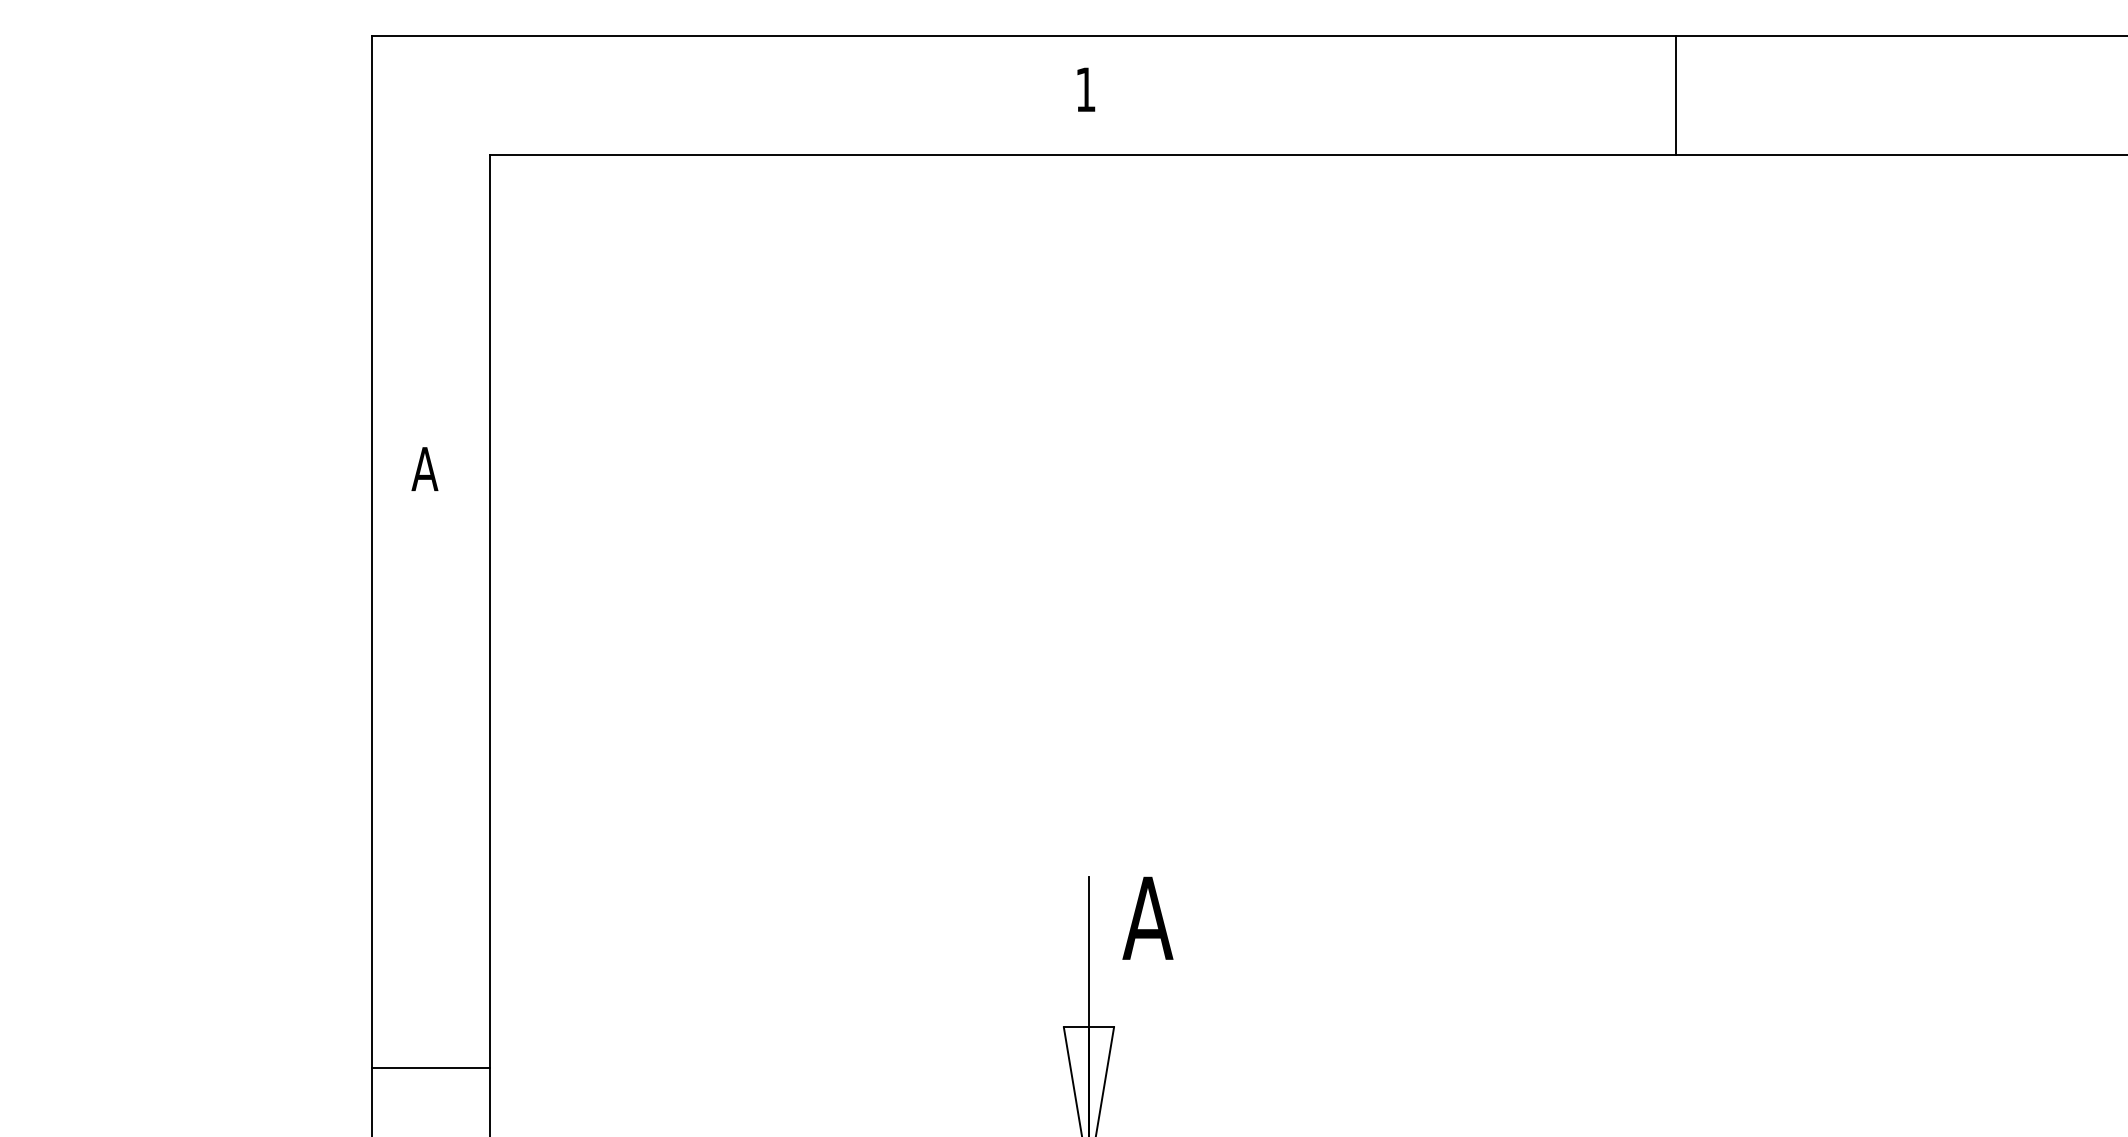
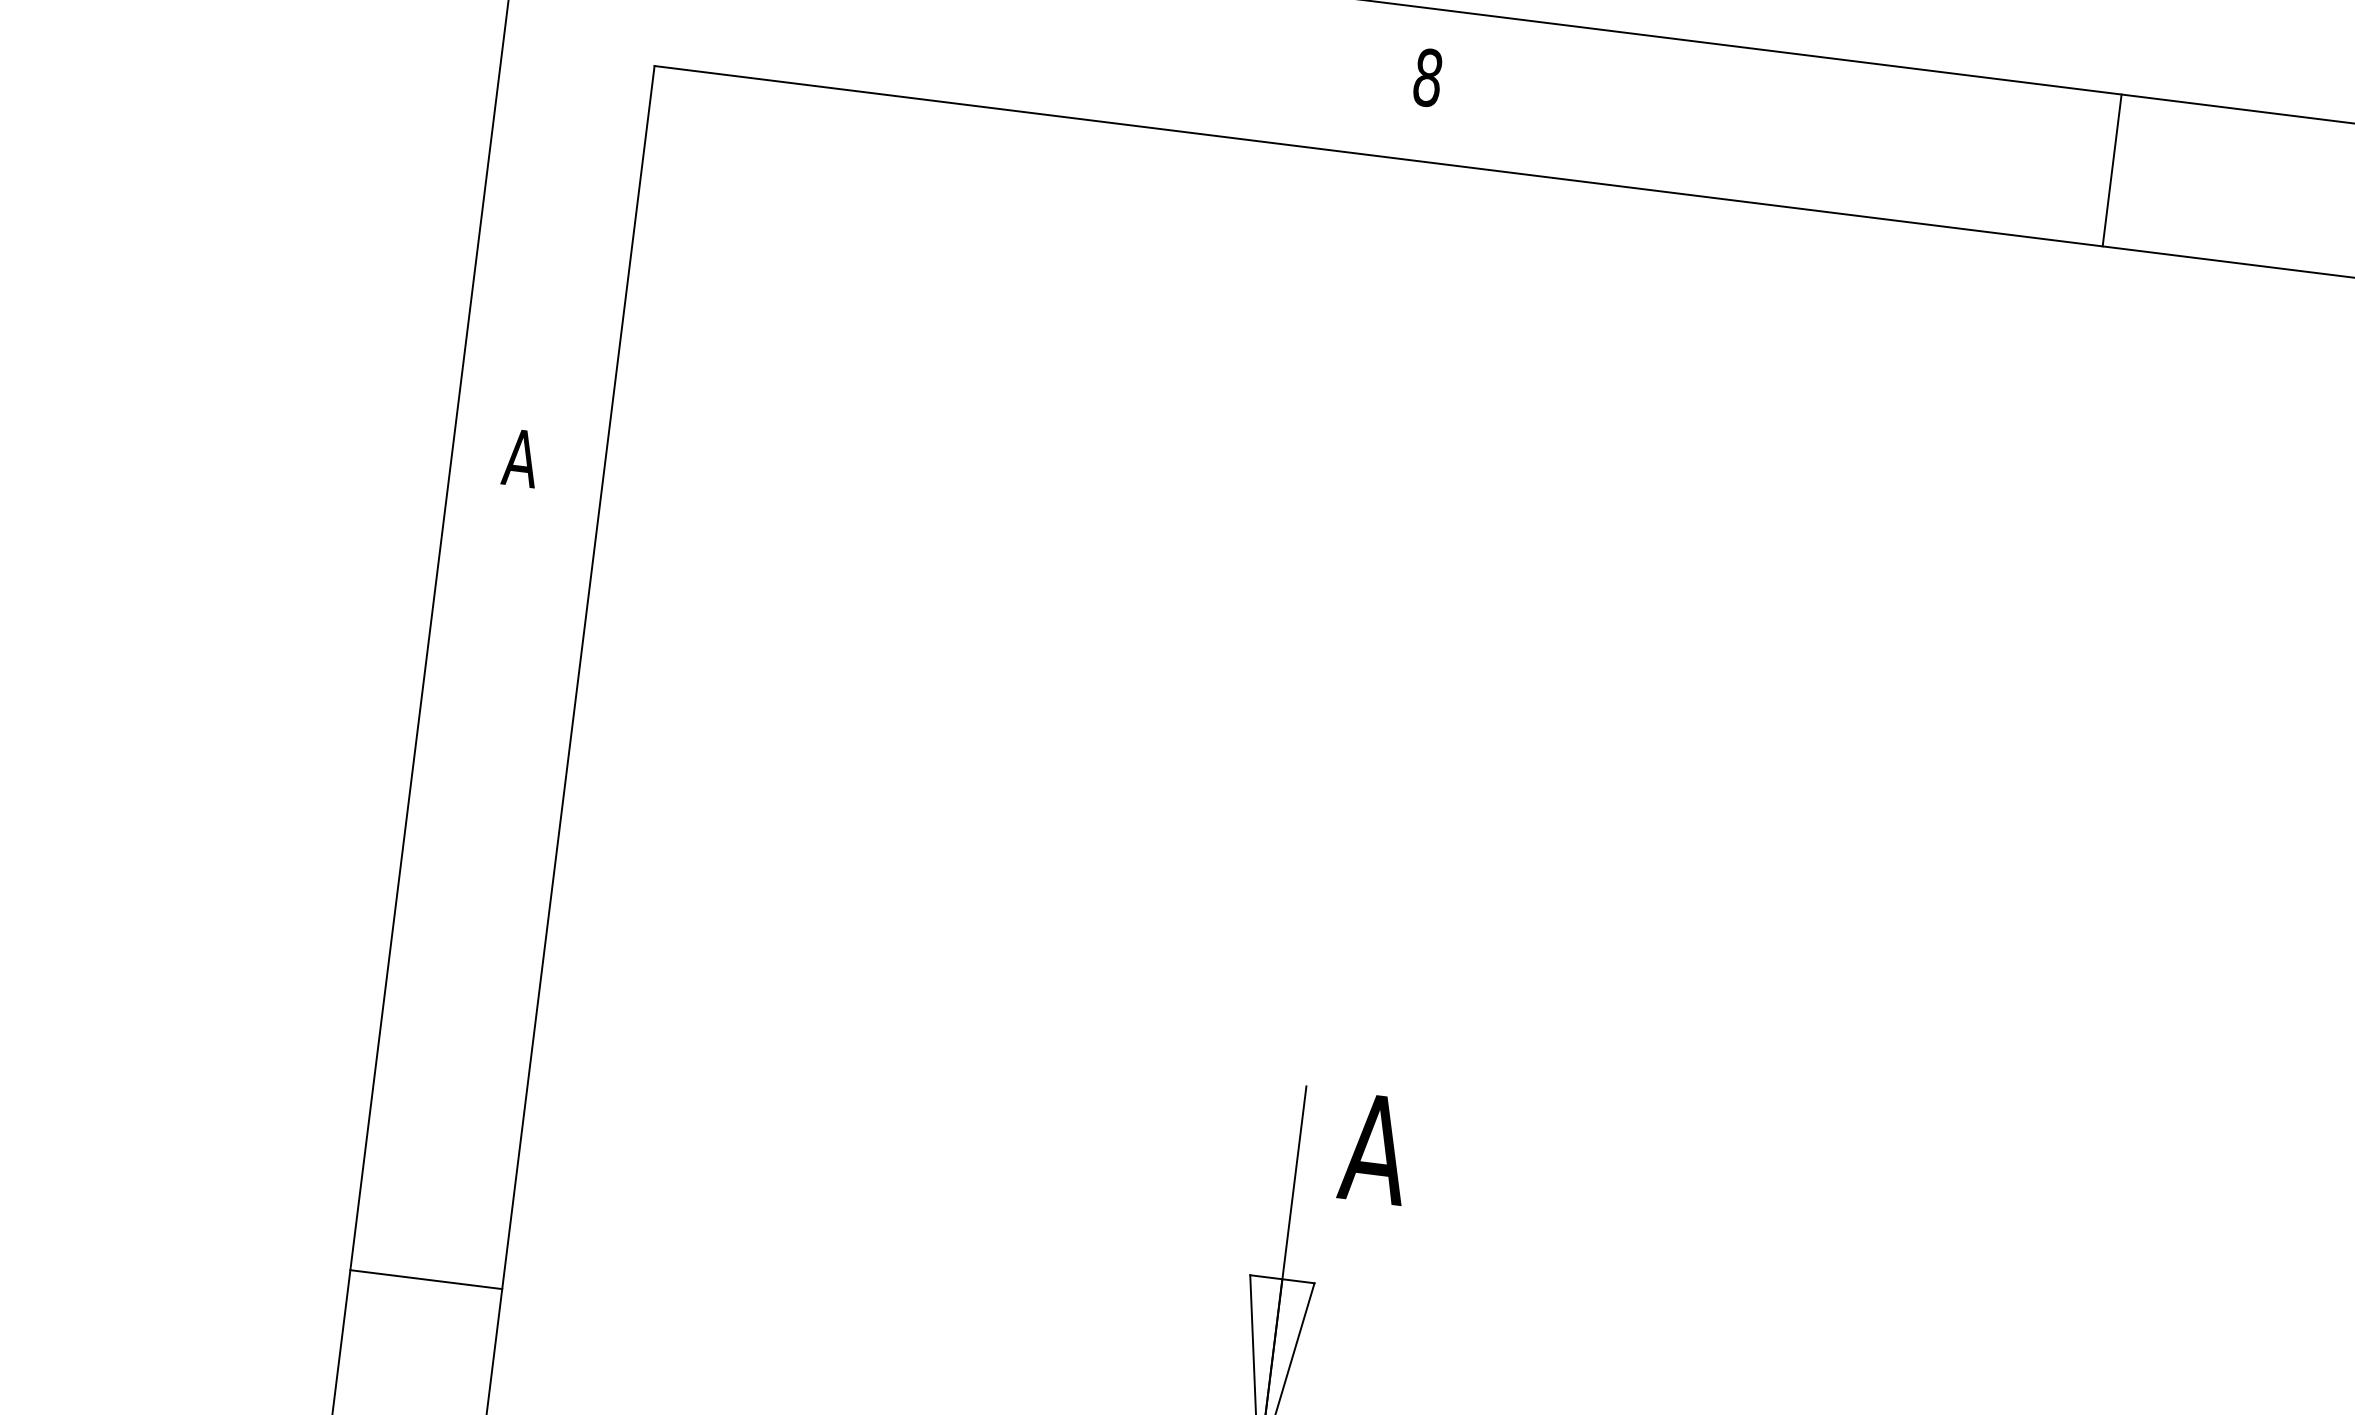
text: (1085, 89) -> (1427, 77), 1 -> 8
line: (1675, 95) -> (2111, 170), moved
line: (430, 1067) -> (425, 1279), moved

